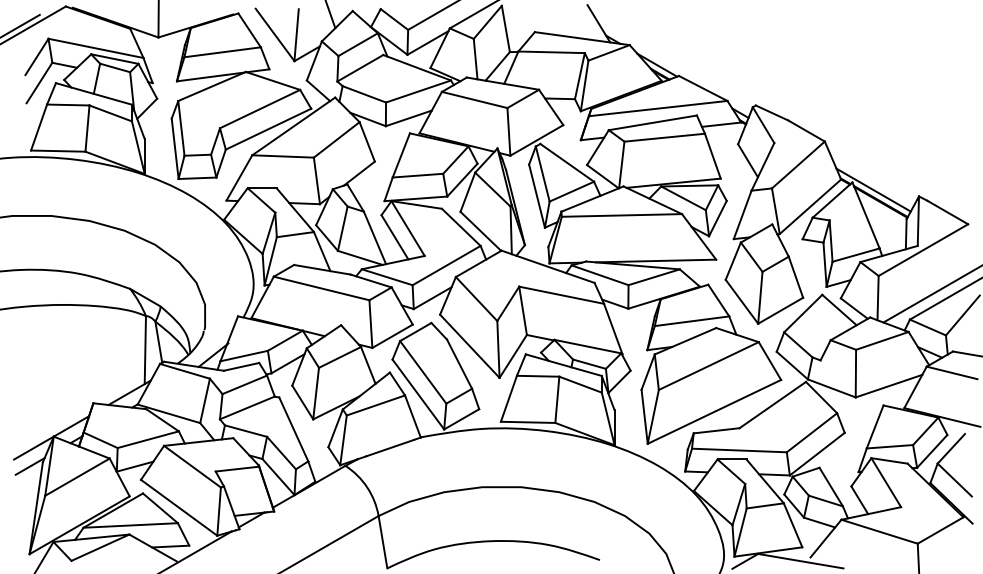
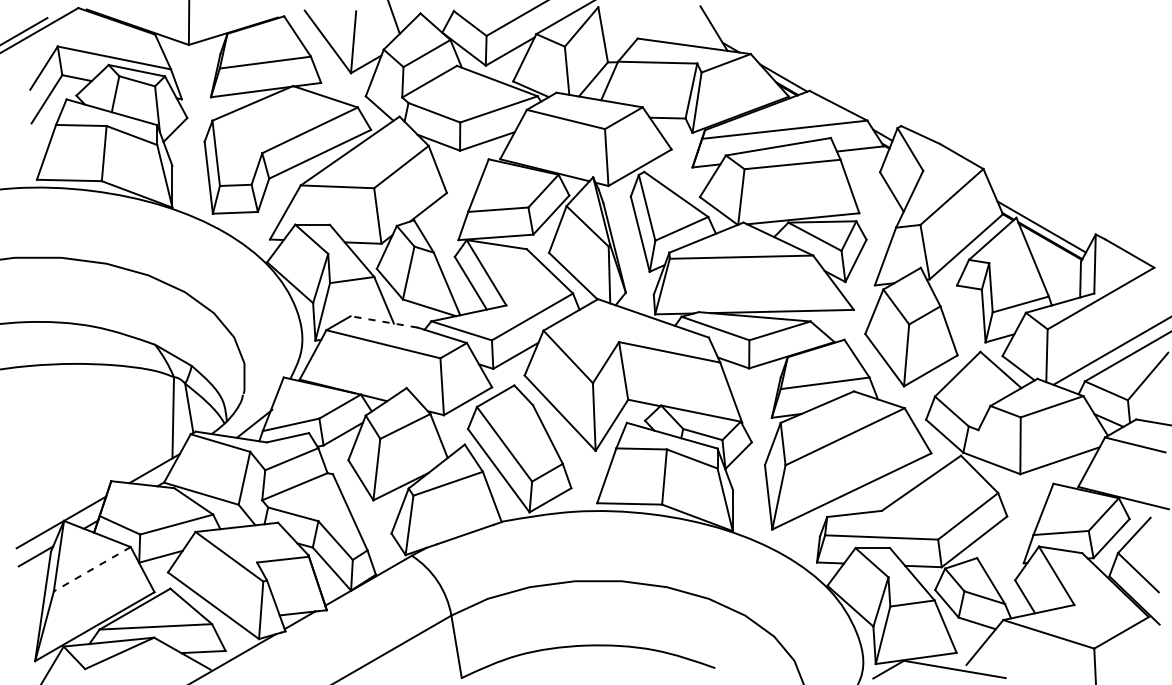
line: (321, 269) -> (383, 321), solid -> dashed
line: (76, 477) -> (91, 569), solid -> dashed

